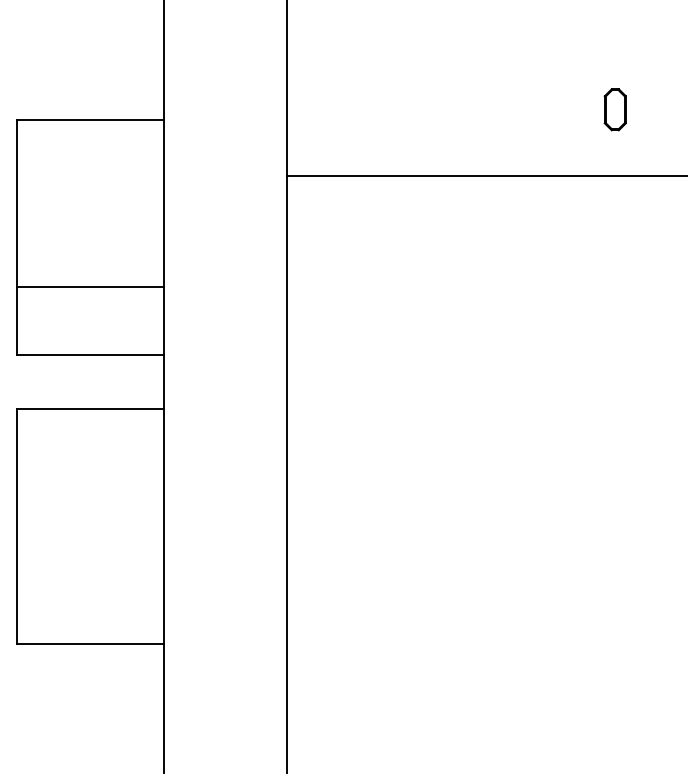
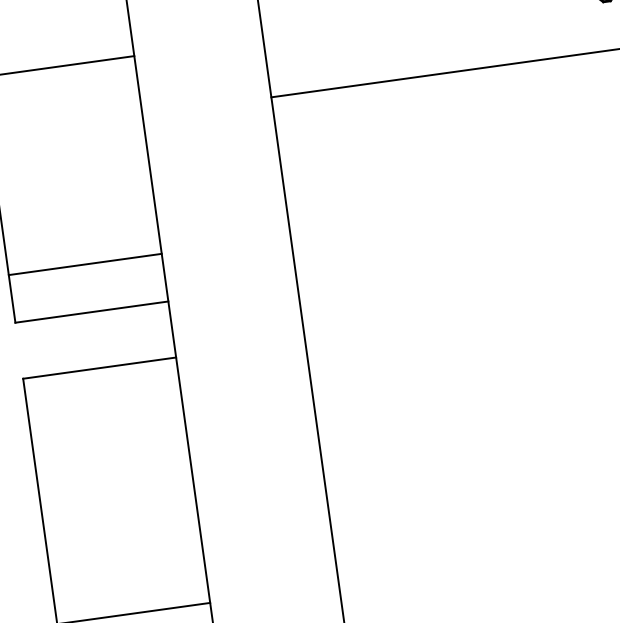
line: (90, 287) -> (85, 264), moved

